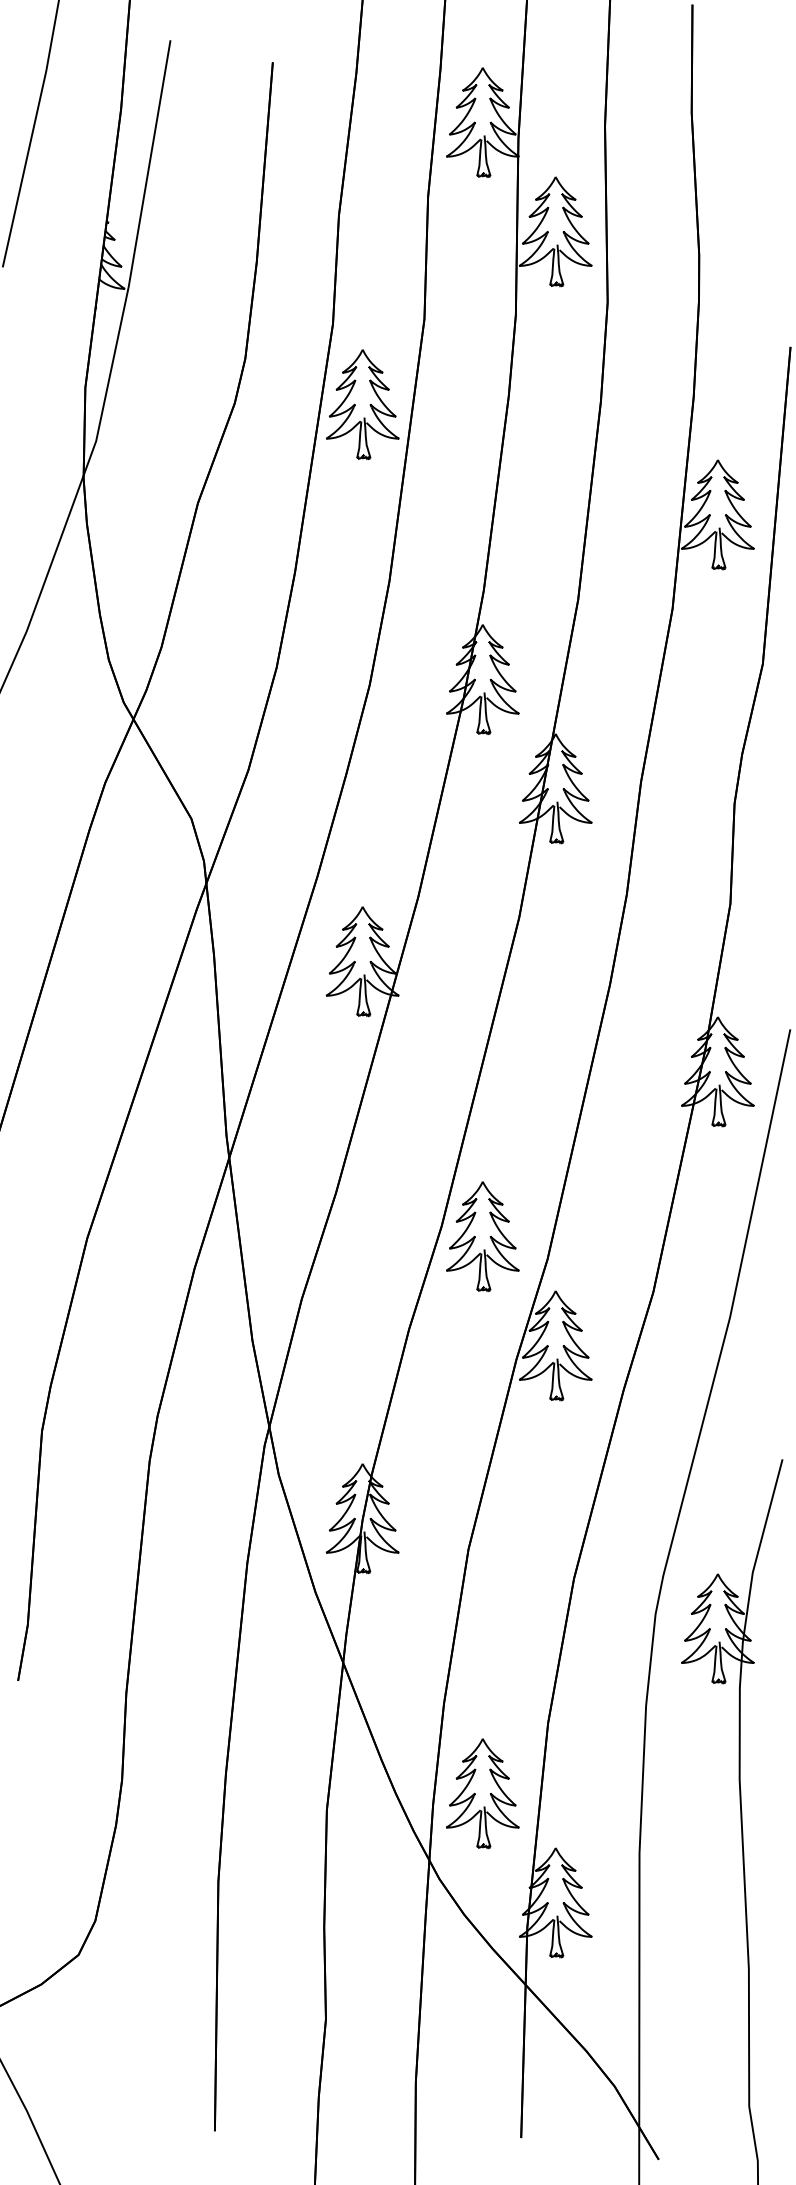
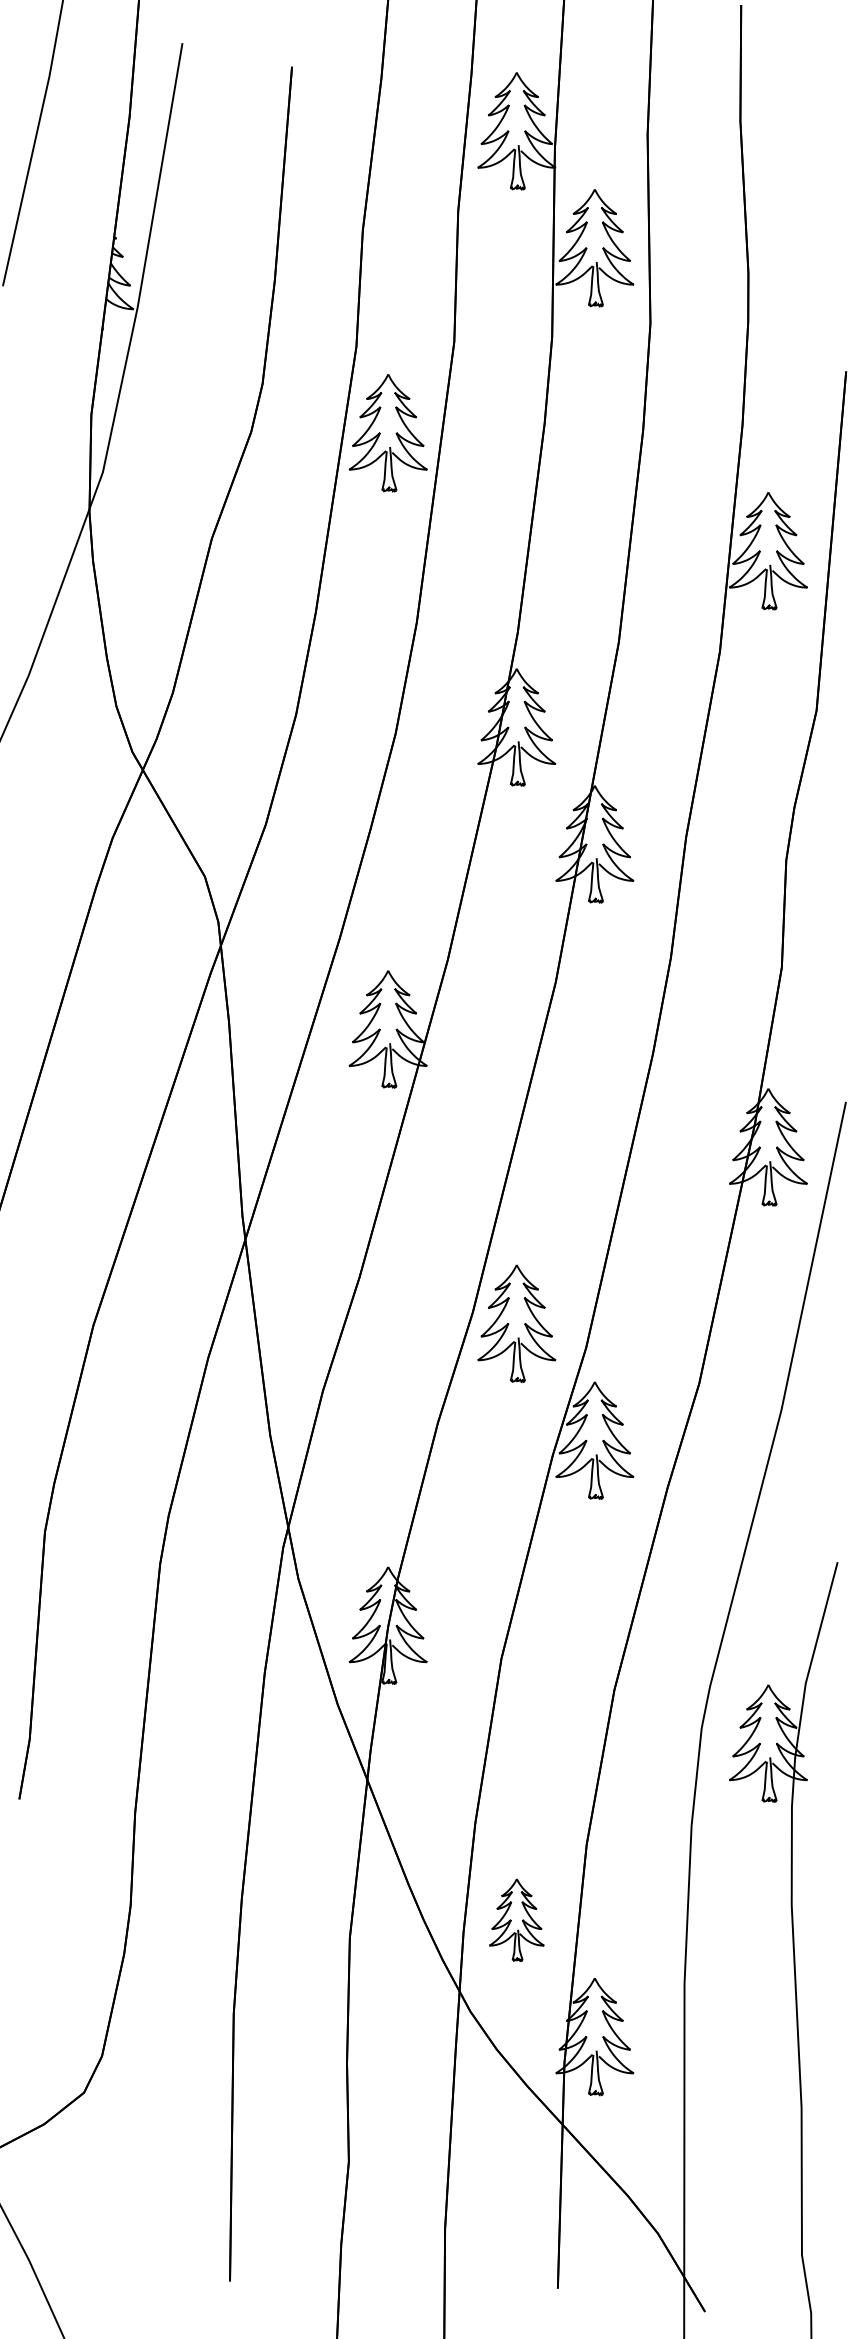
part: (482, 1794) -> (516, 1920), size x0.7

